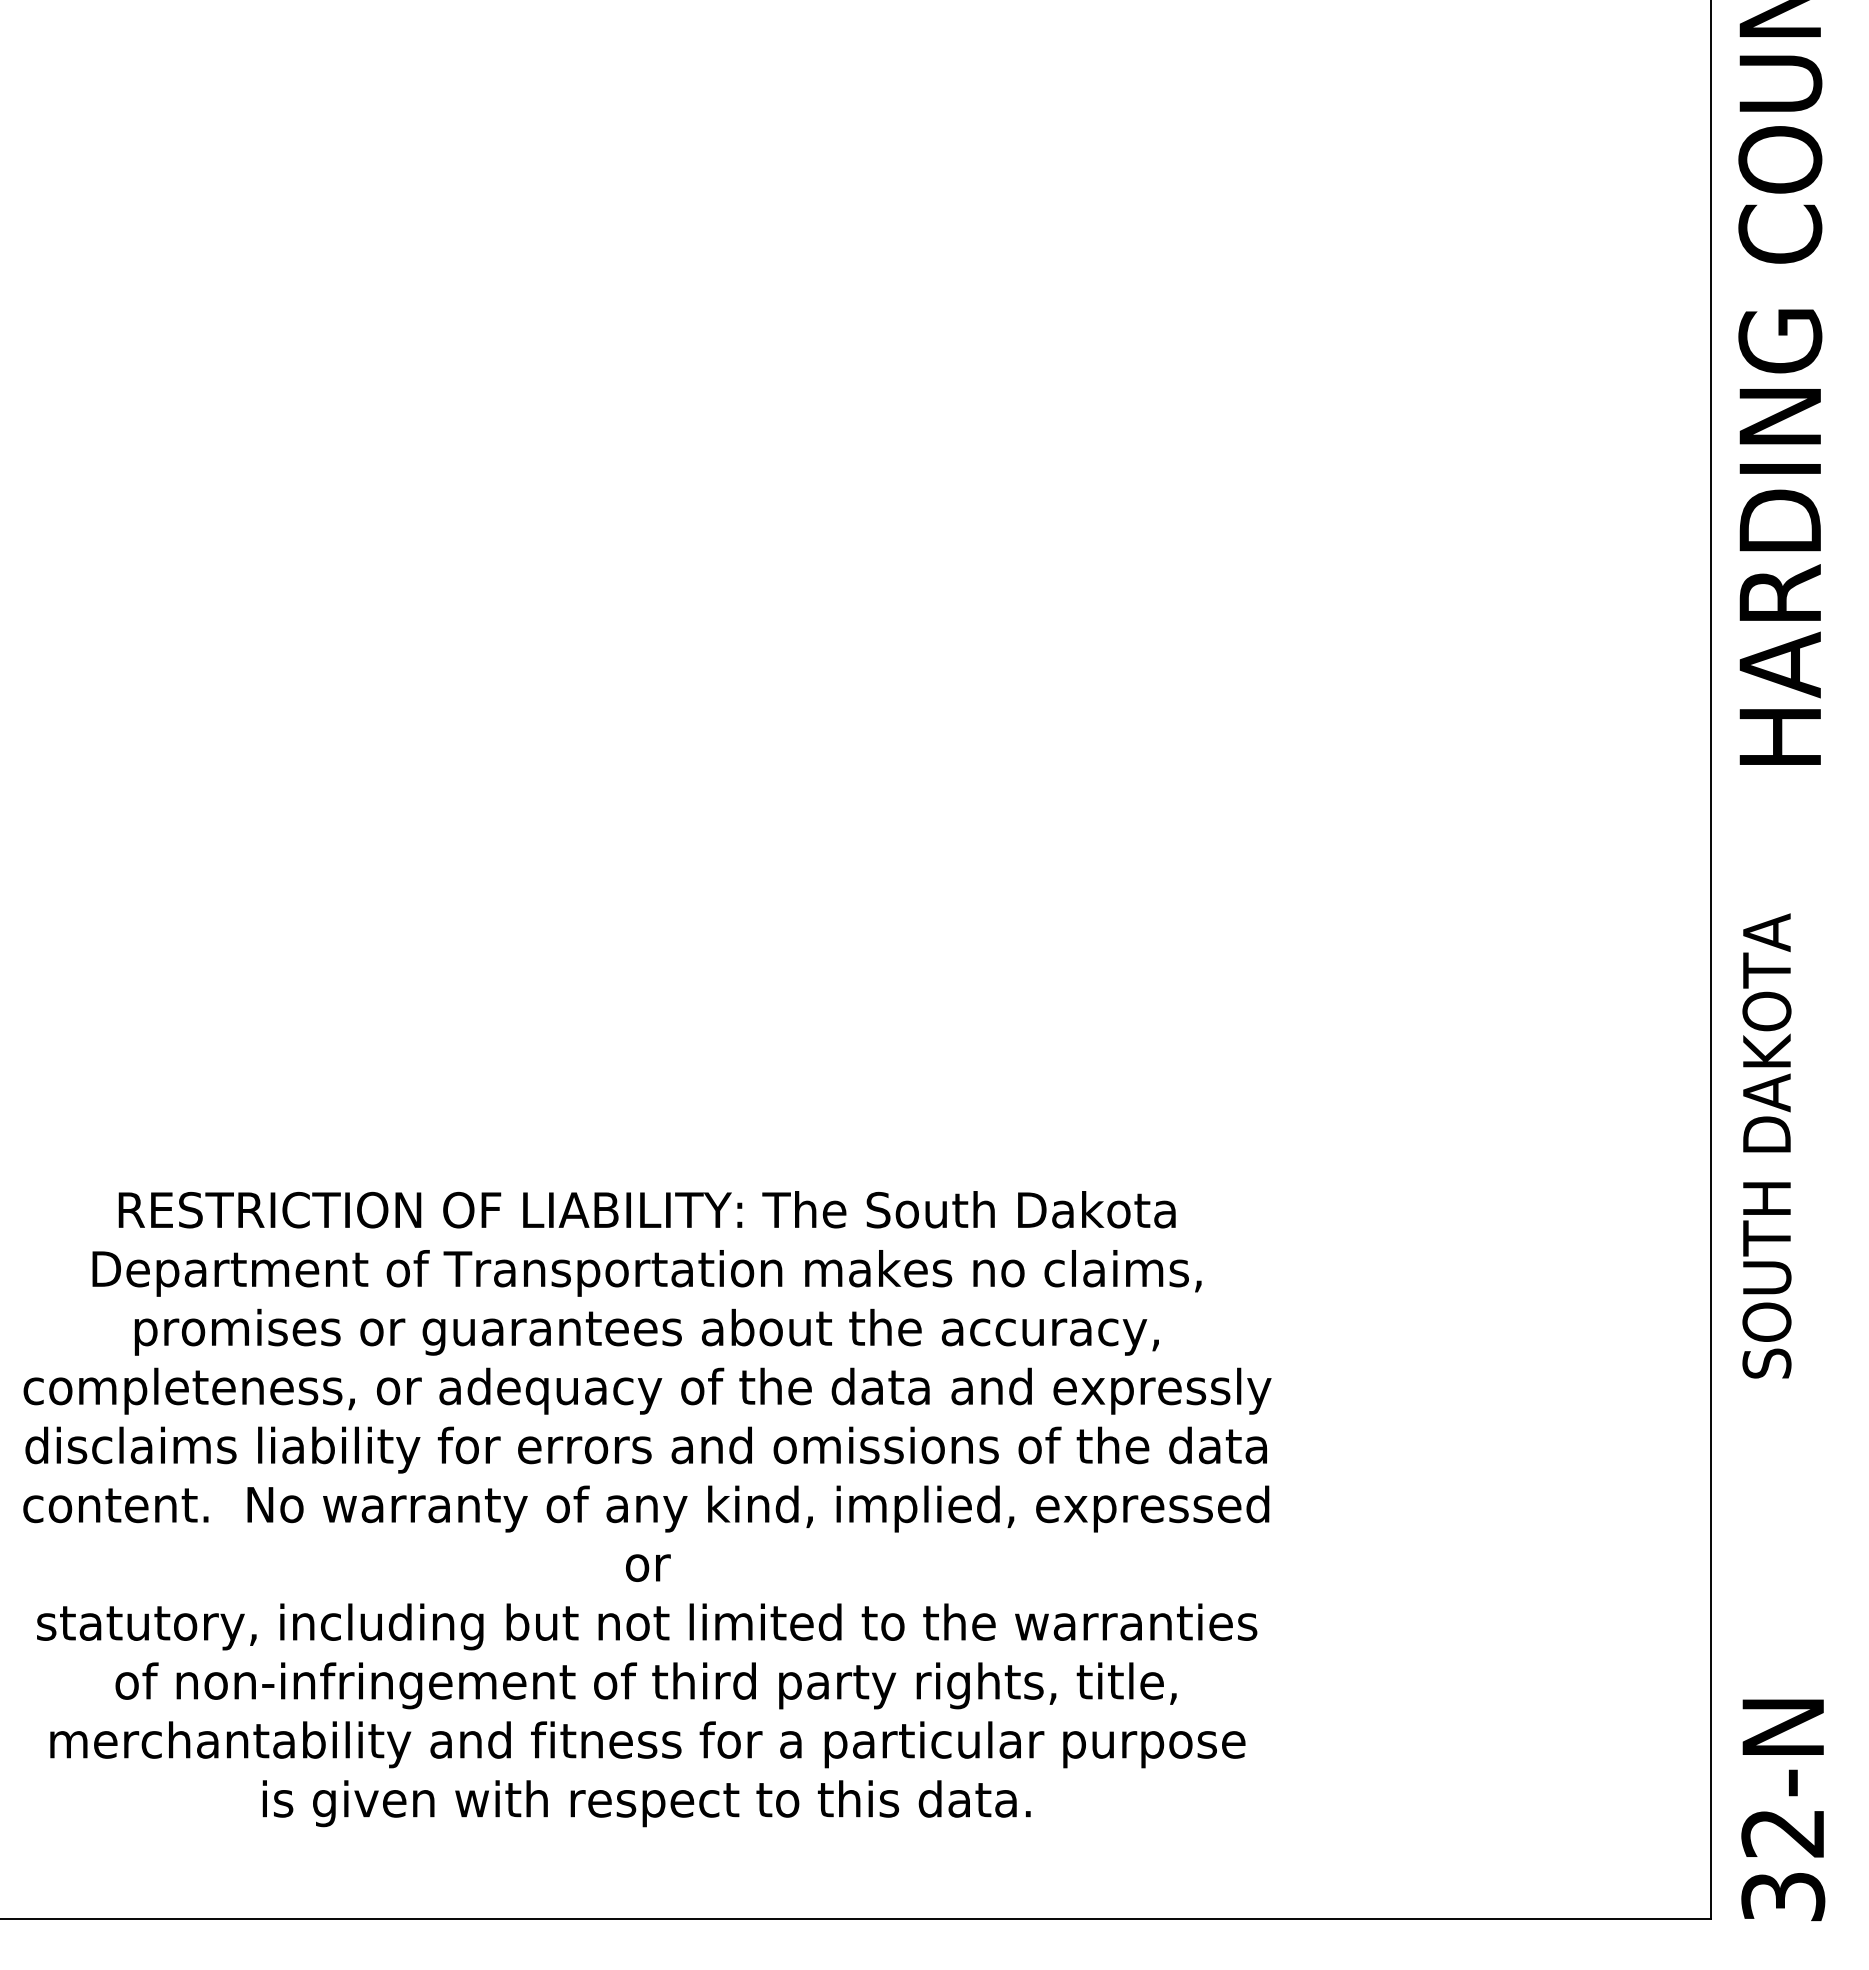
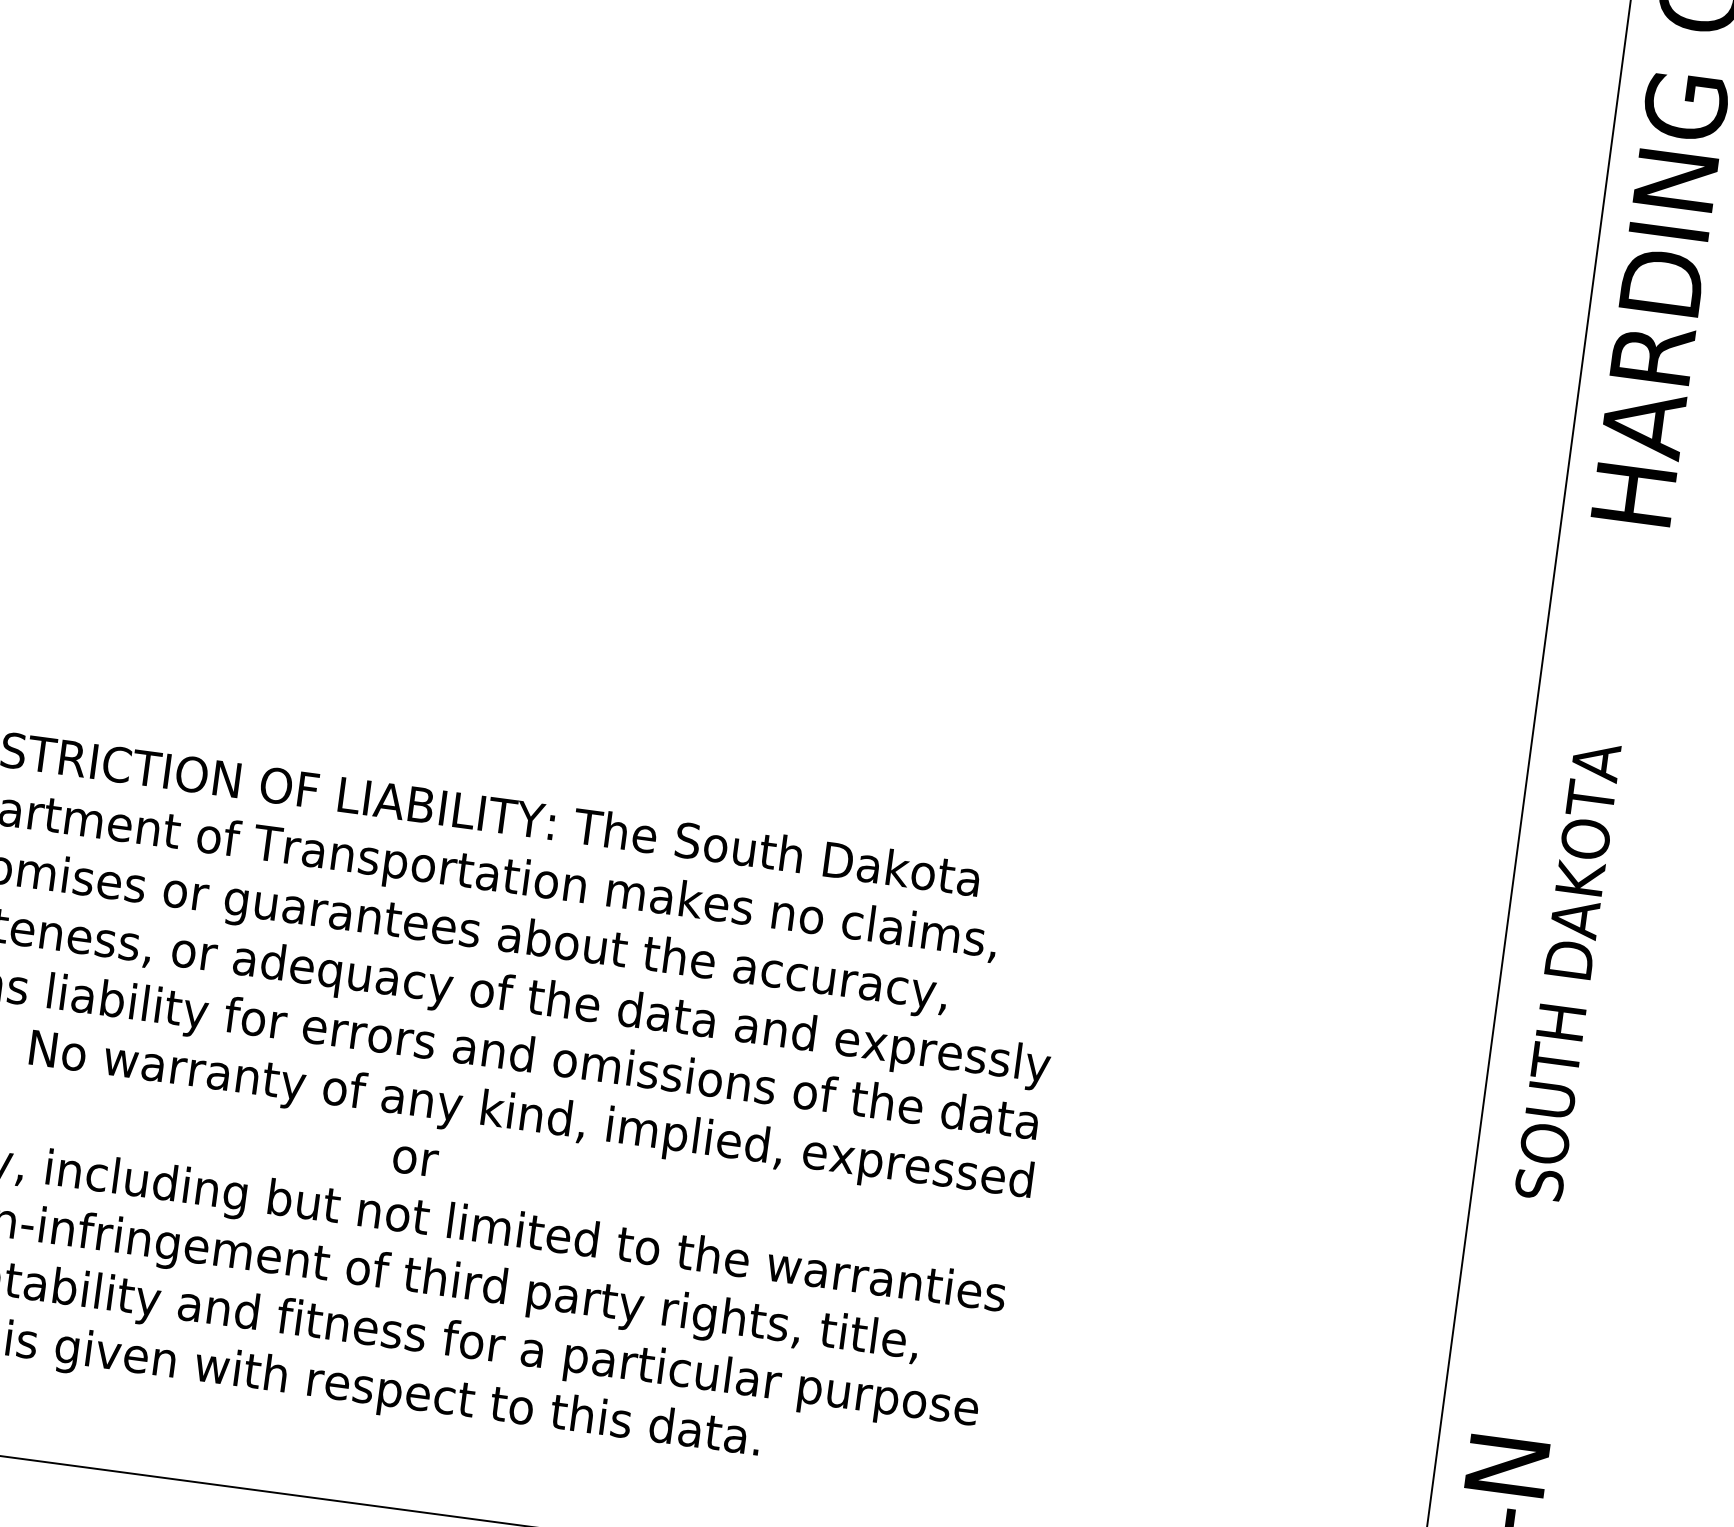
text: (1766, 1145) -> (1567, 970), moved

